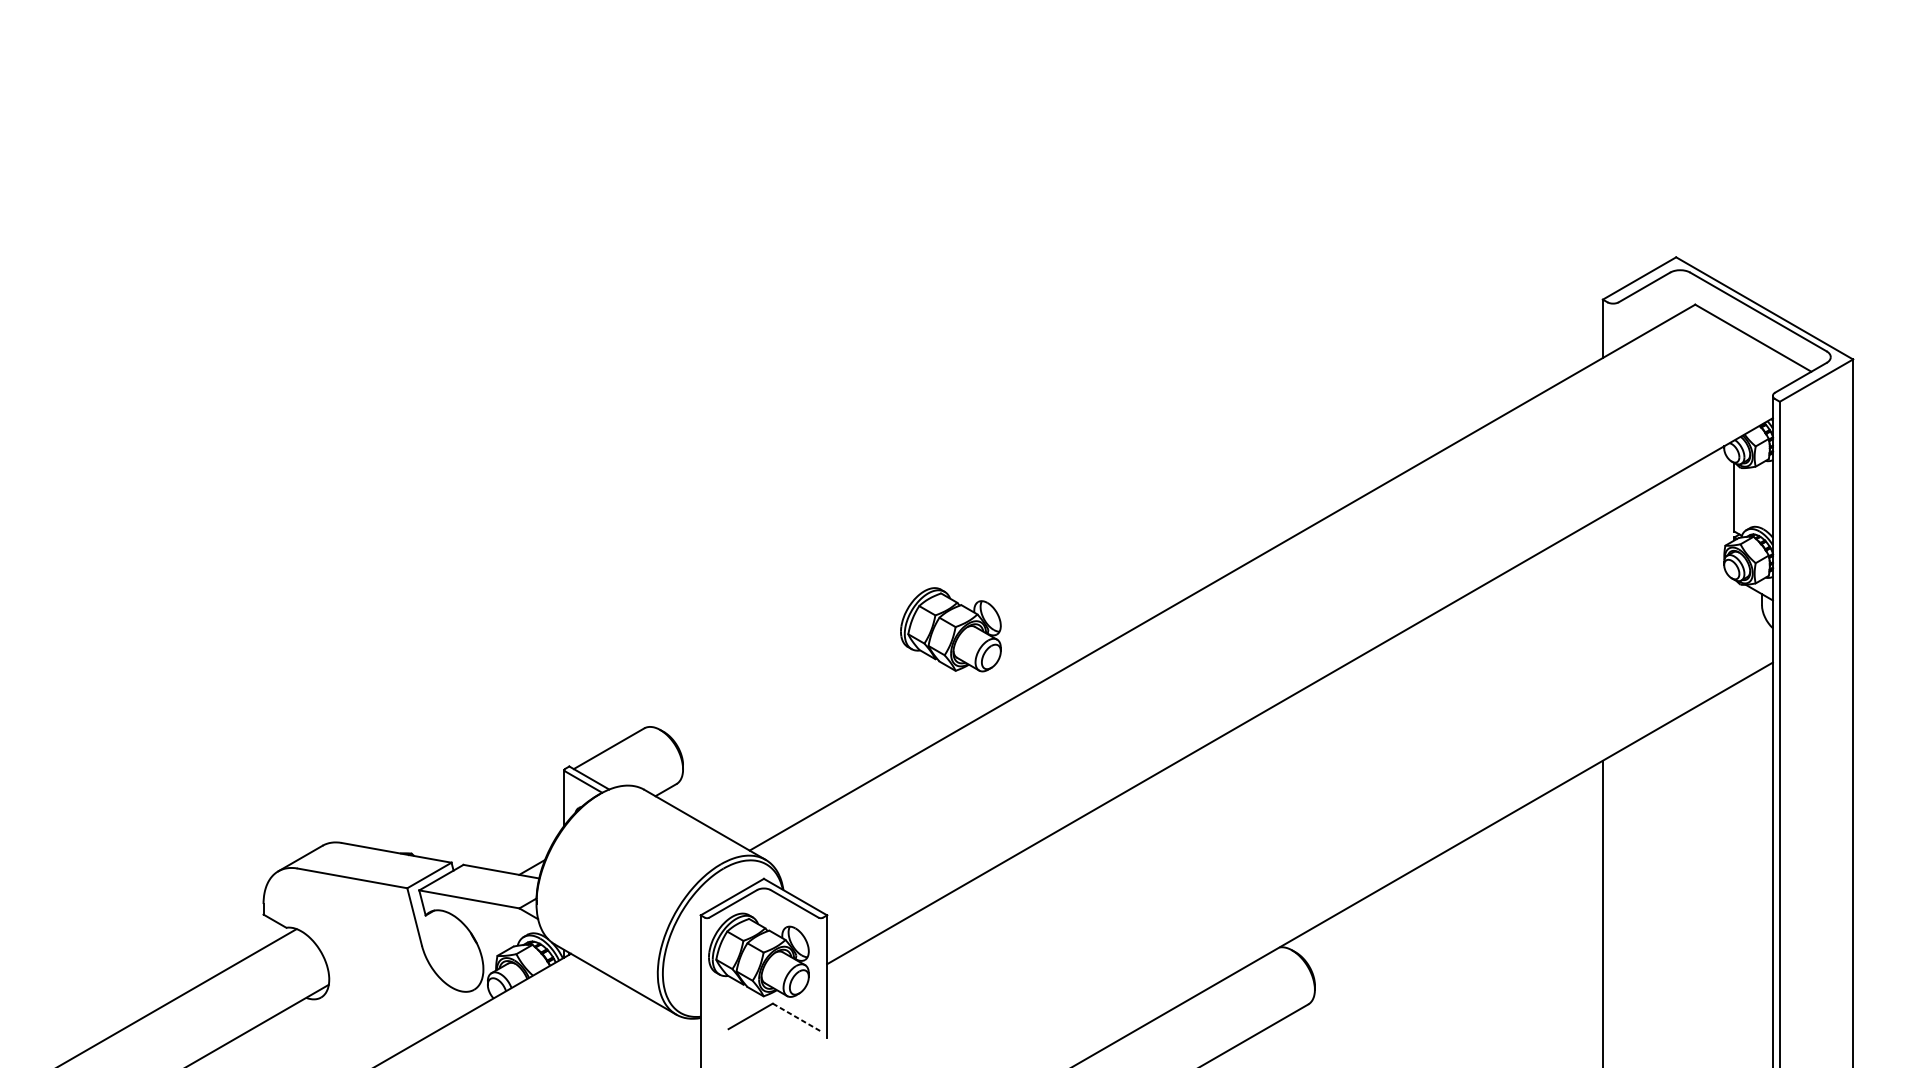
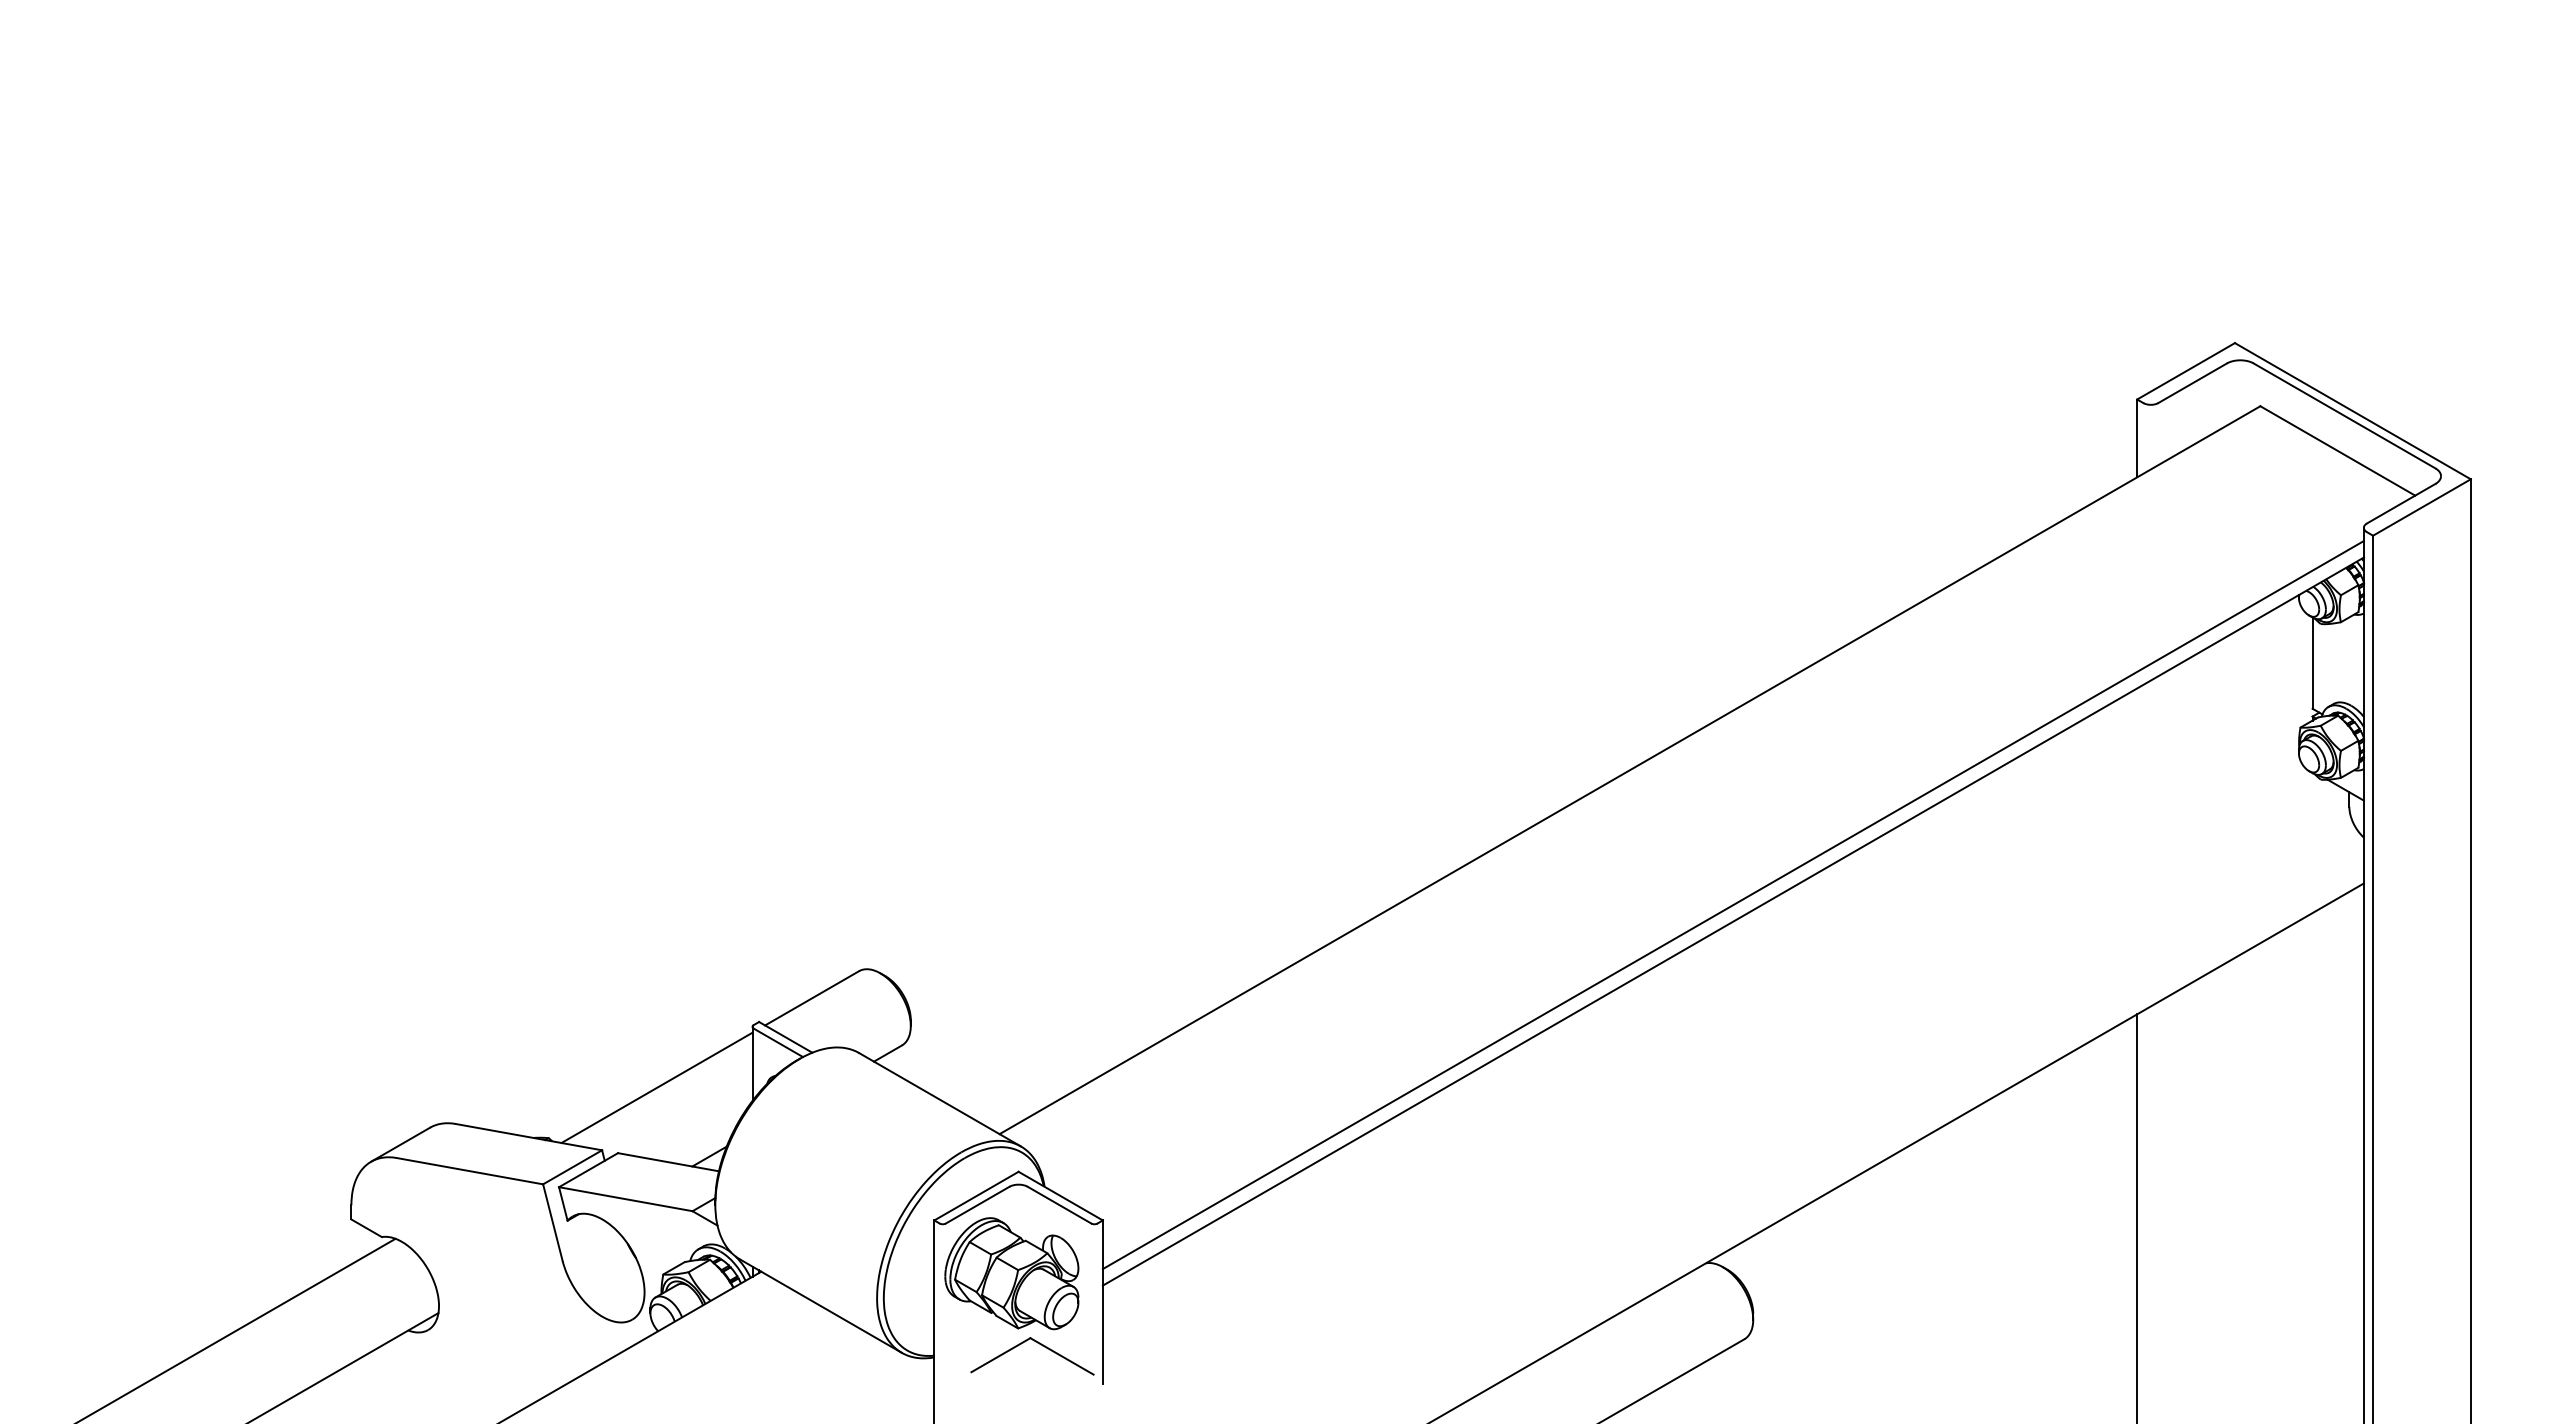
part: (950, 629) -> (1267, 839), removed
line: (1299, 679) -> (1732, 905), added
line: (492, 815) -> (656, 1087), added
line: (796, 1017) -> (1062, 1356), dashed -> solid

